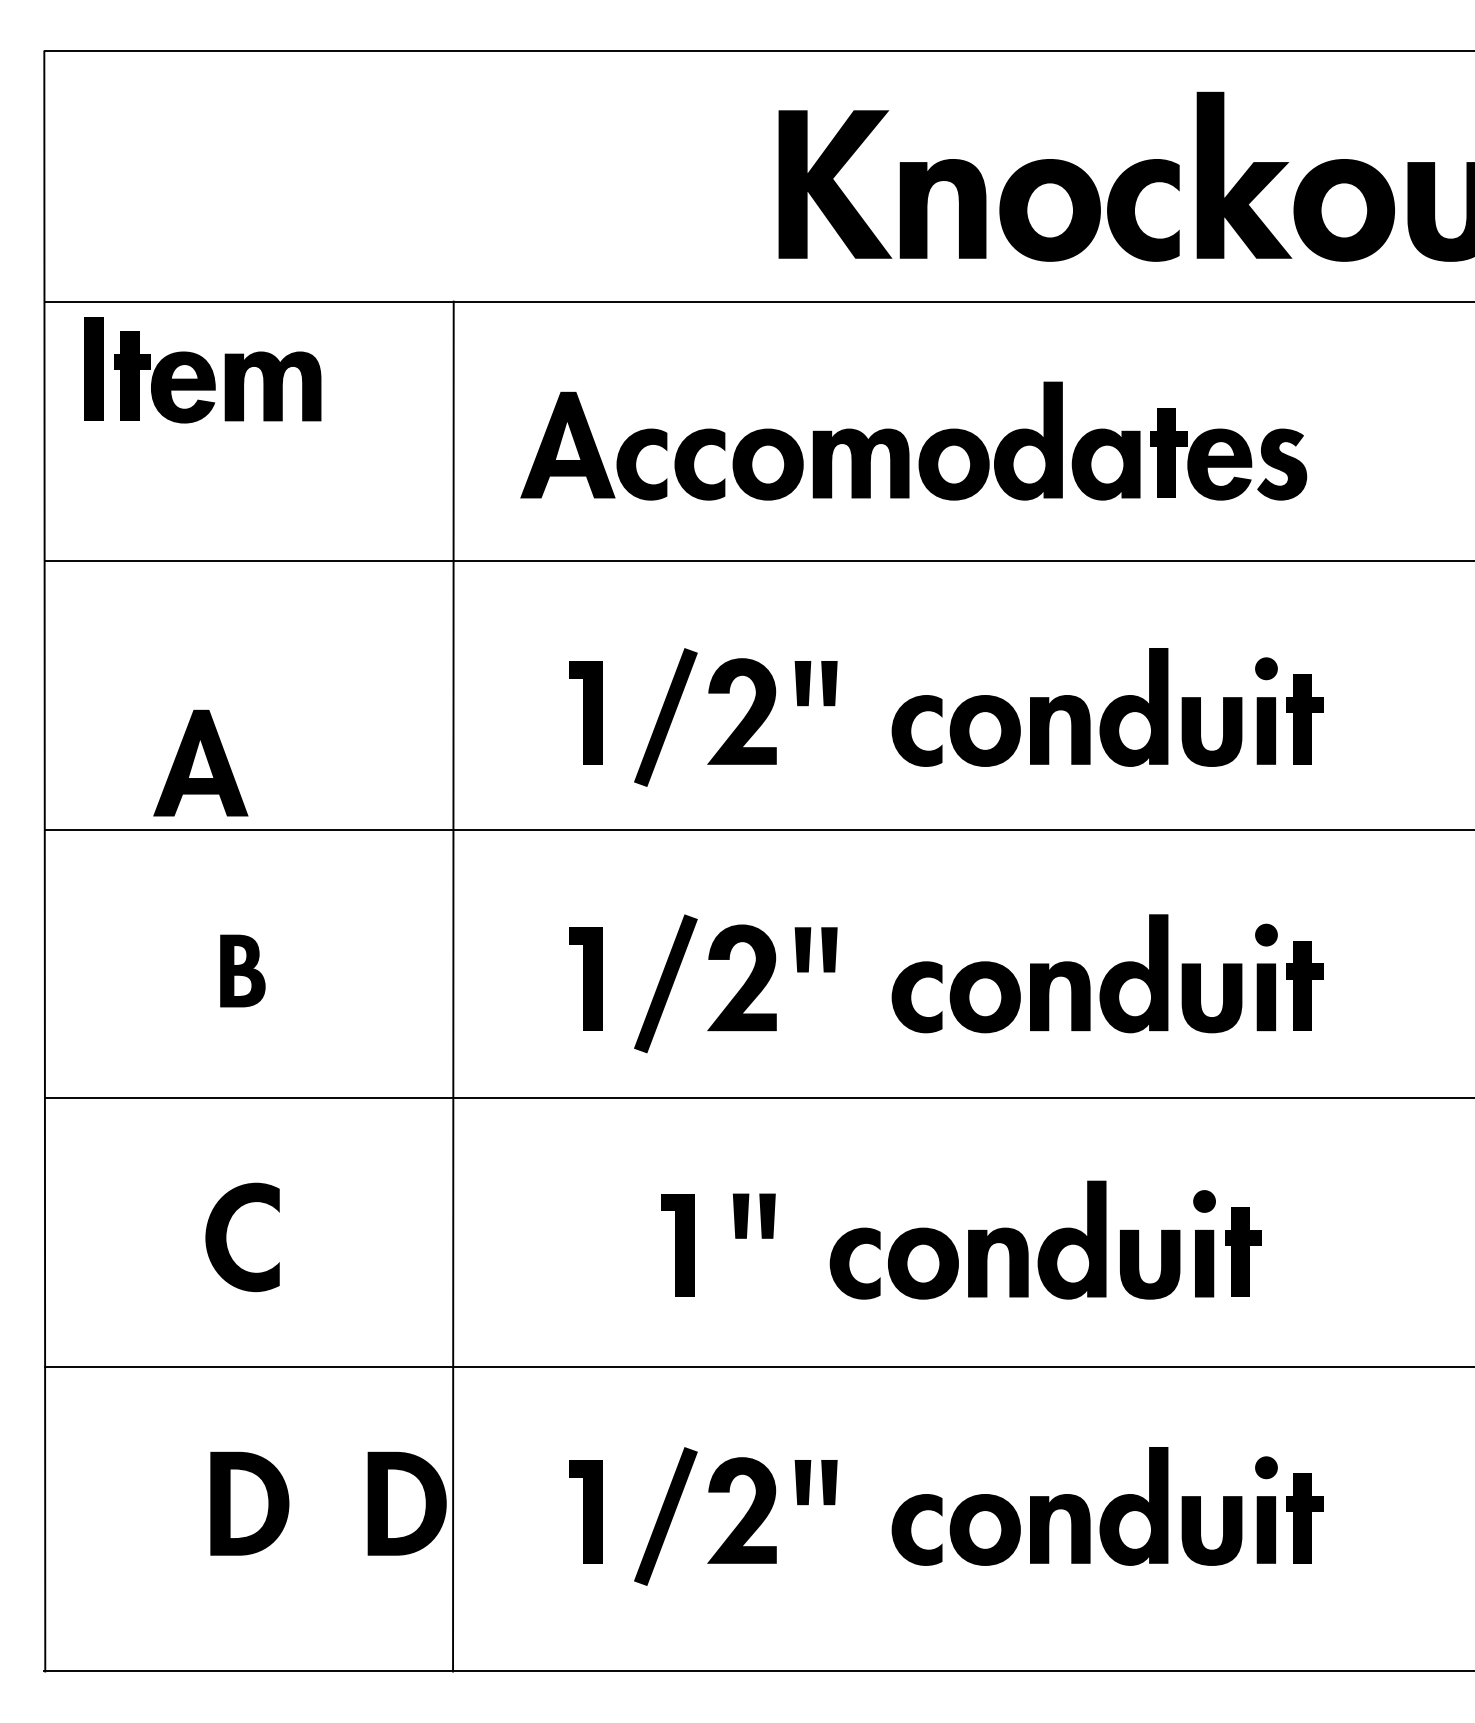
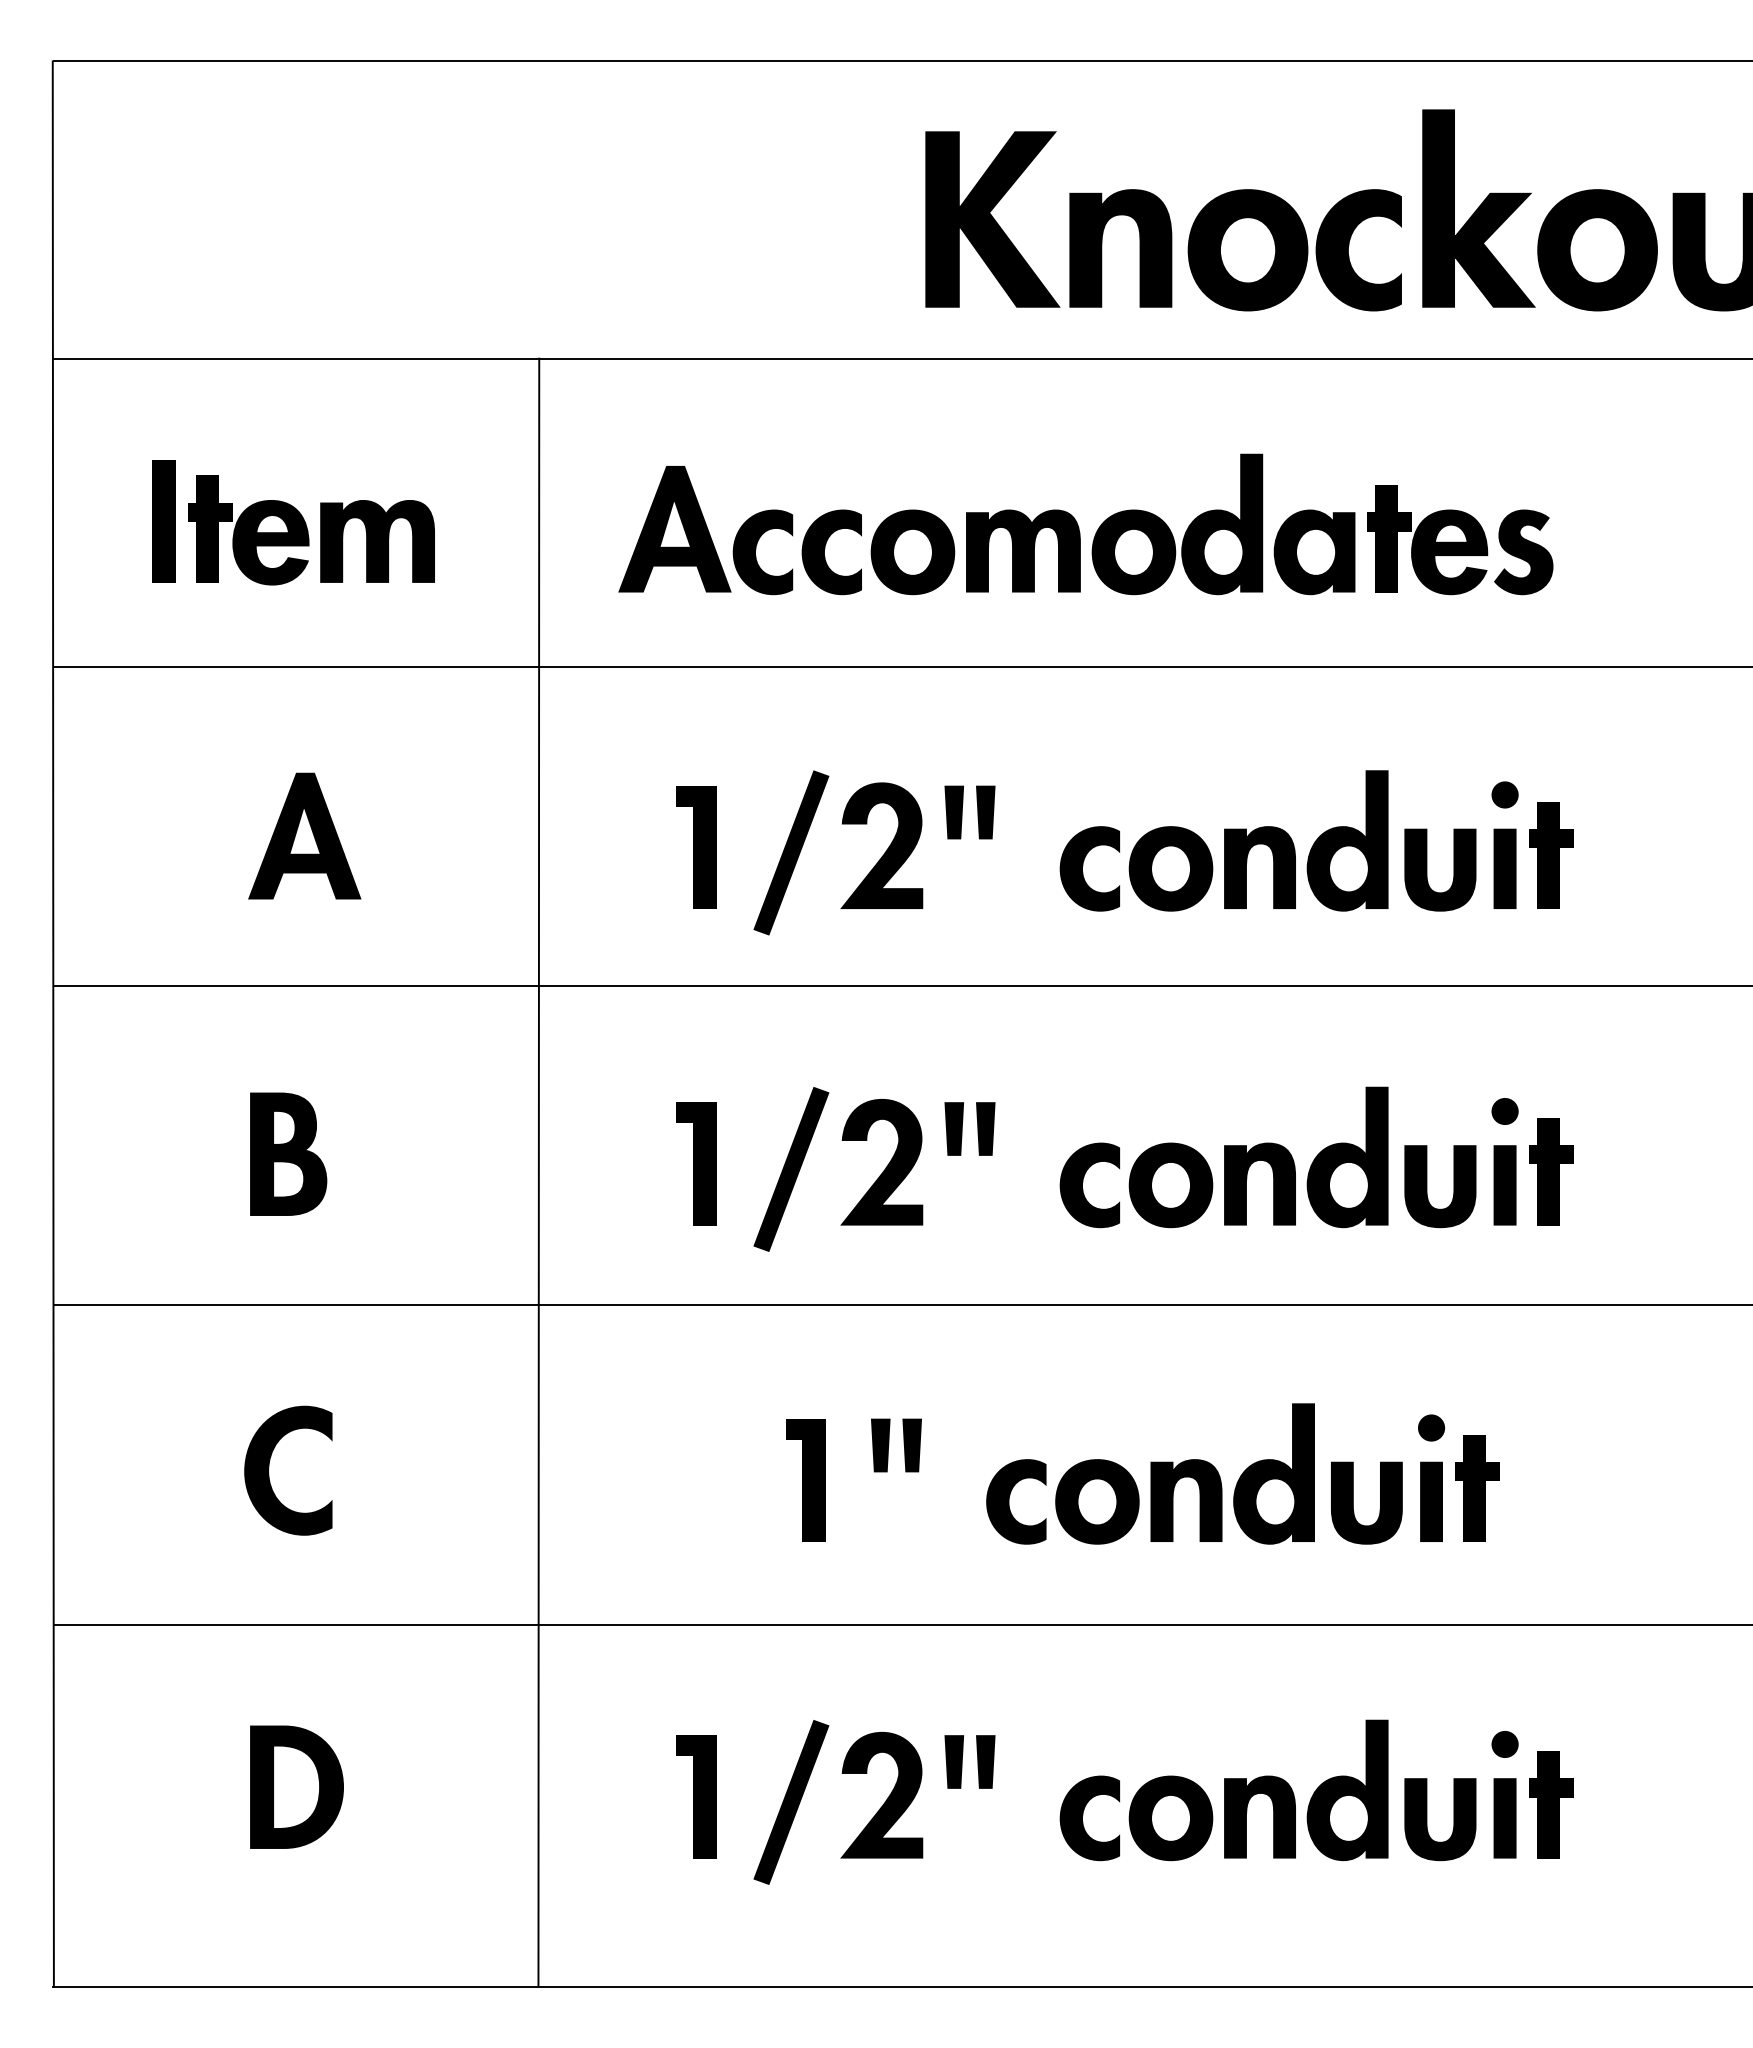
part: (202, 370) -> (293, 522), moved
part: (200, 762) -> (304, 835), moved
part: (242, 970) -> (288, 1153), size x1.43
part: (406, 1503) -> (483, 1786), removed

